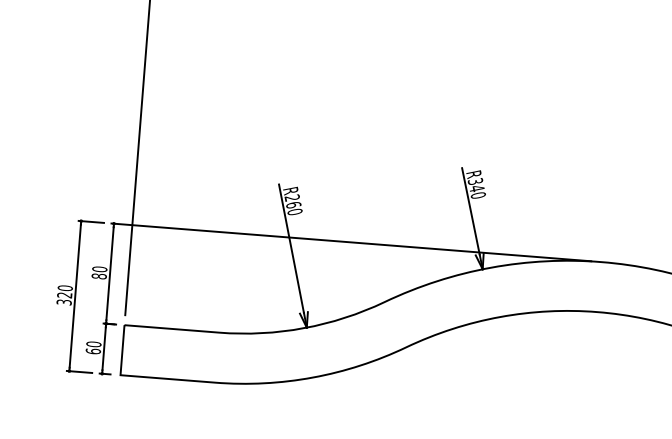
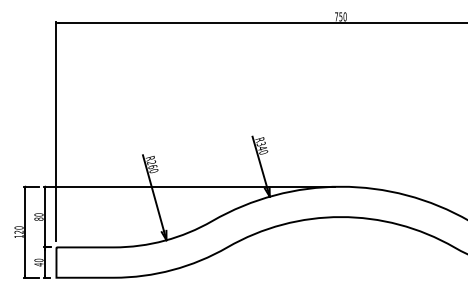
text: (63, 302) -> (18, 236), 320 -> 120
text: (92, 351) -> (38, 264), 60 -> 40

